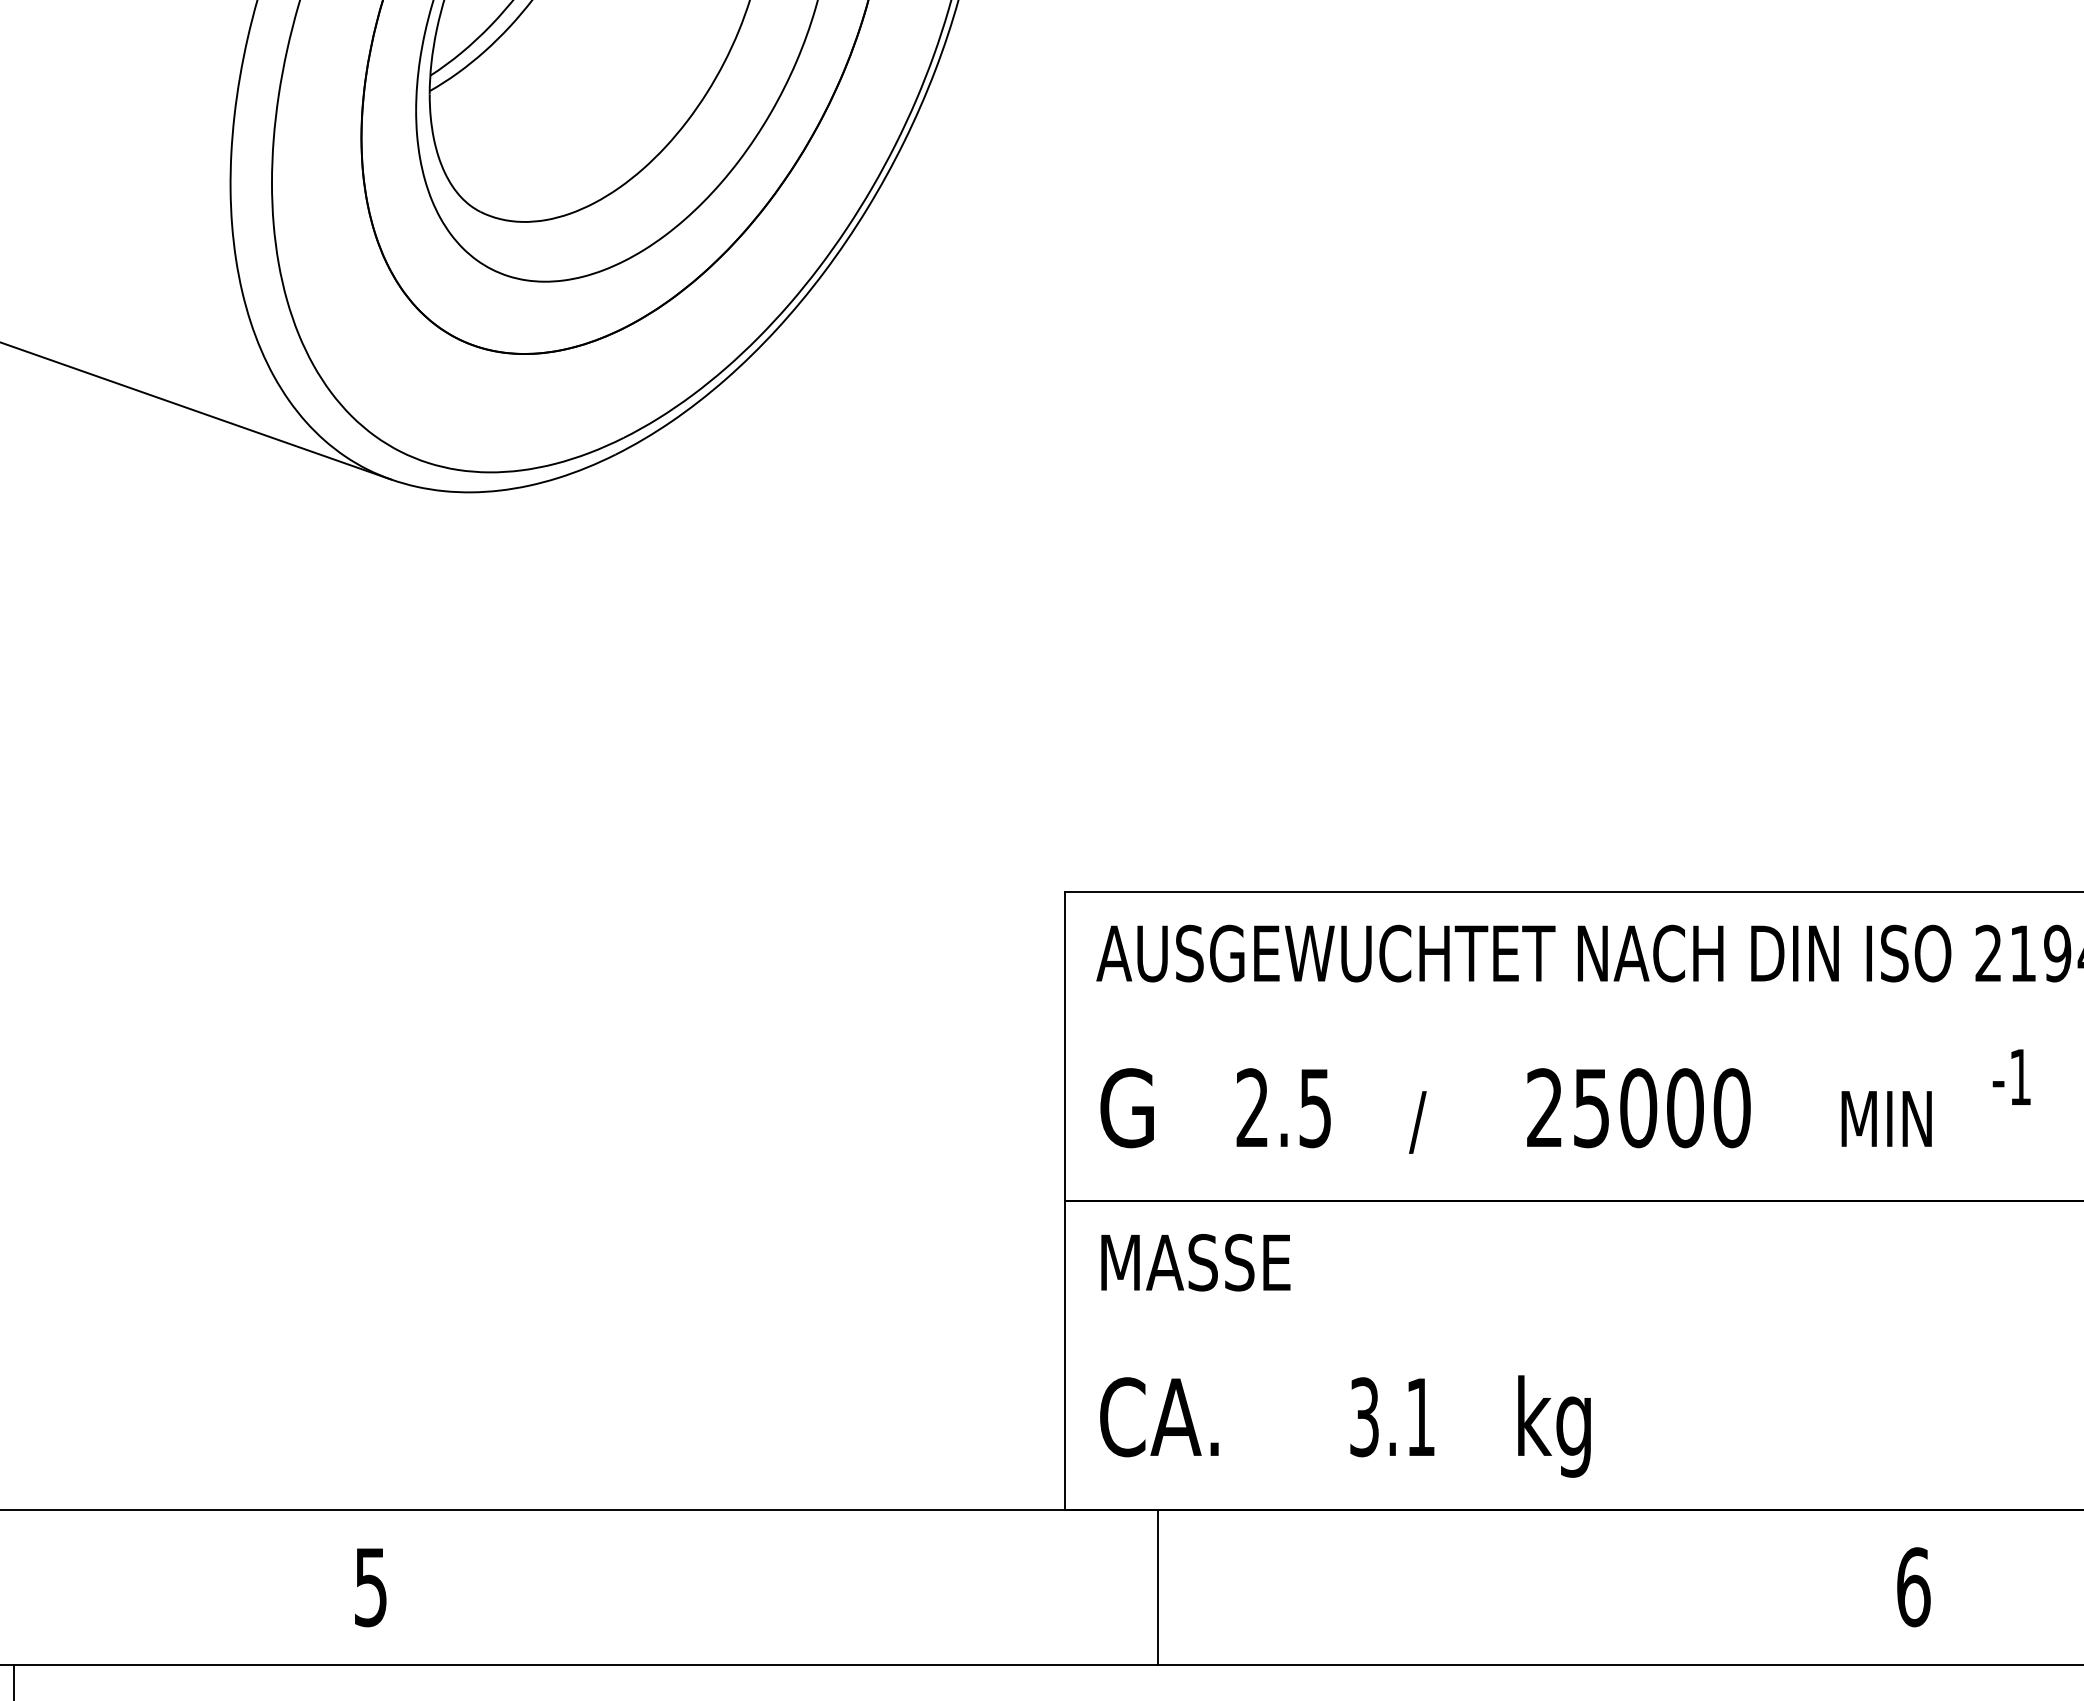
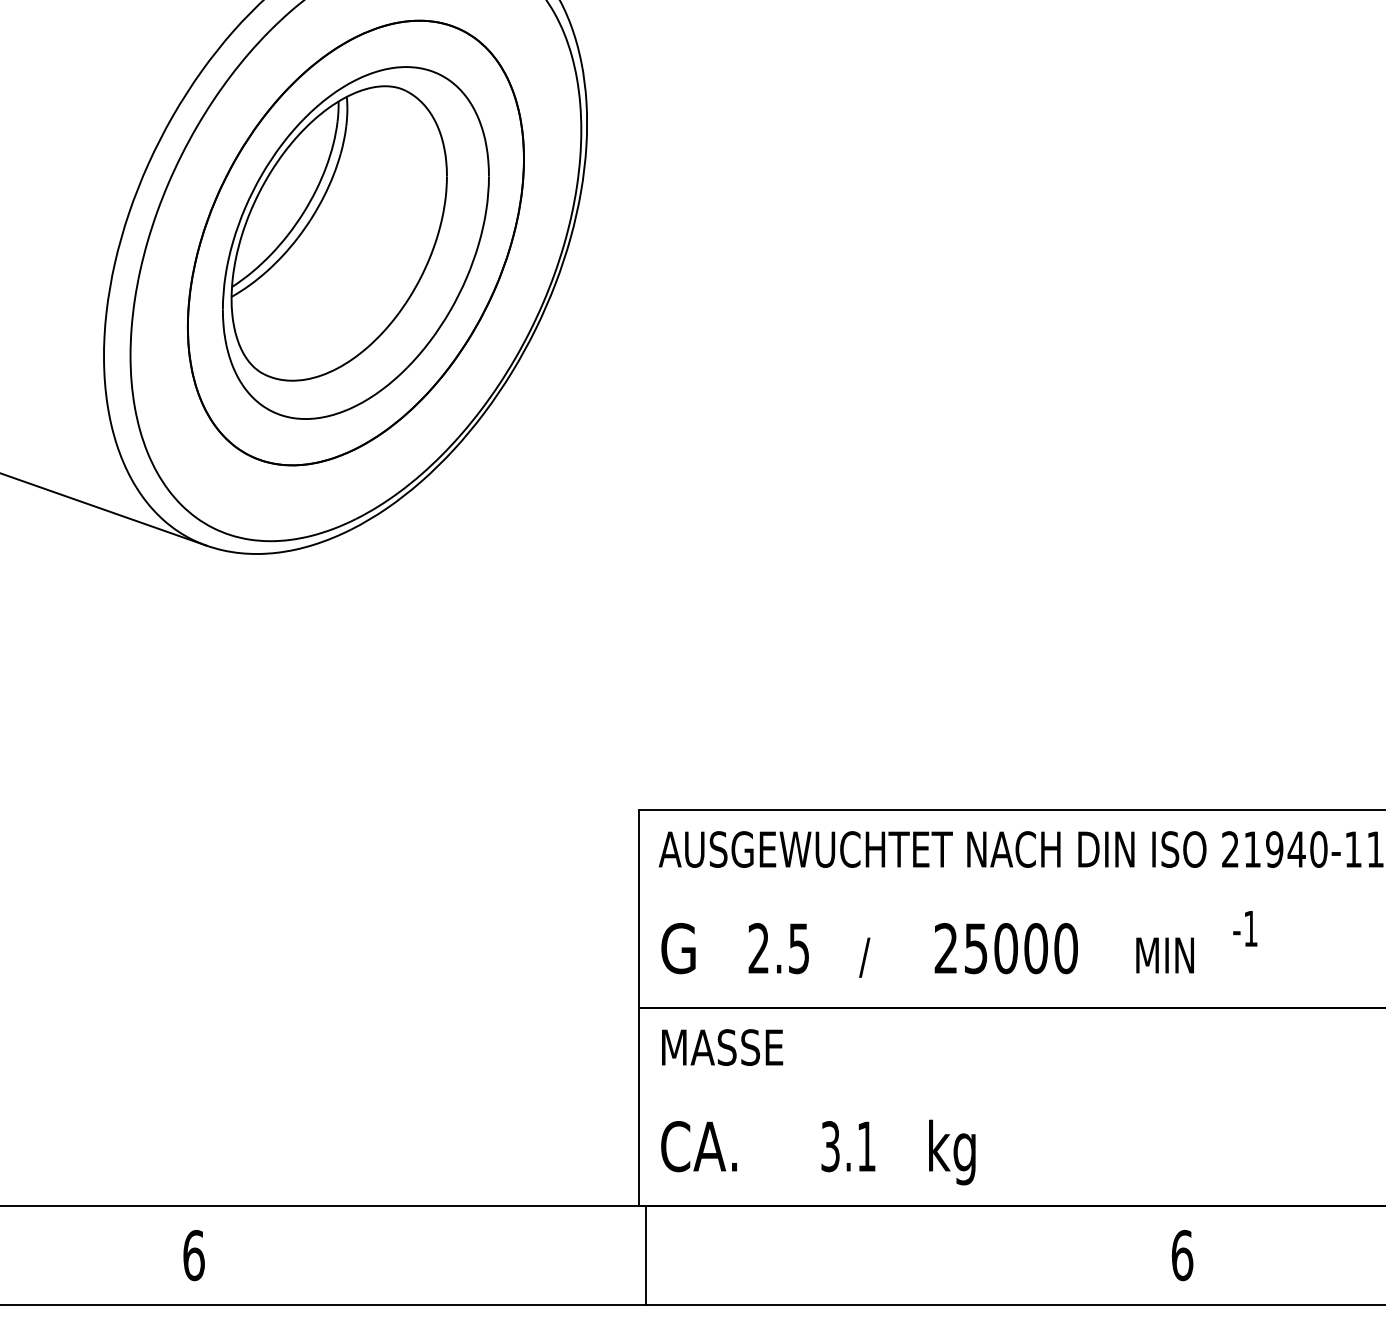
text: (370, 1587) -> (193, 1255), 5 -> 6
line: (1156, 1587) -> (645, 1255), moved

